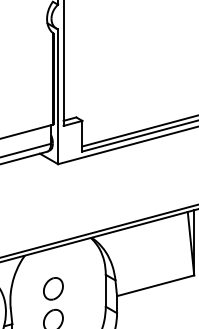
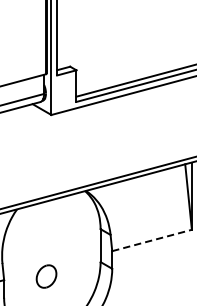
line: (155, 285) -> (151, 240), solid -> dashed
part: (53, 288) -> (46, 243), removed

